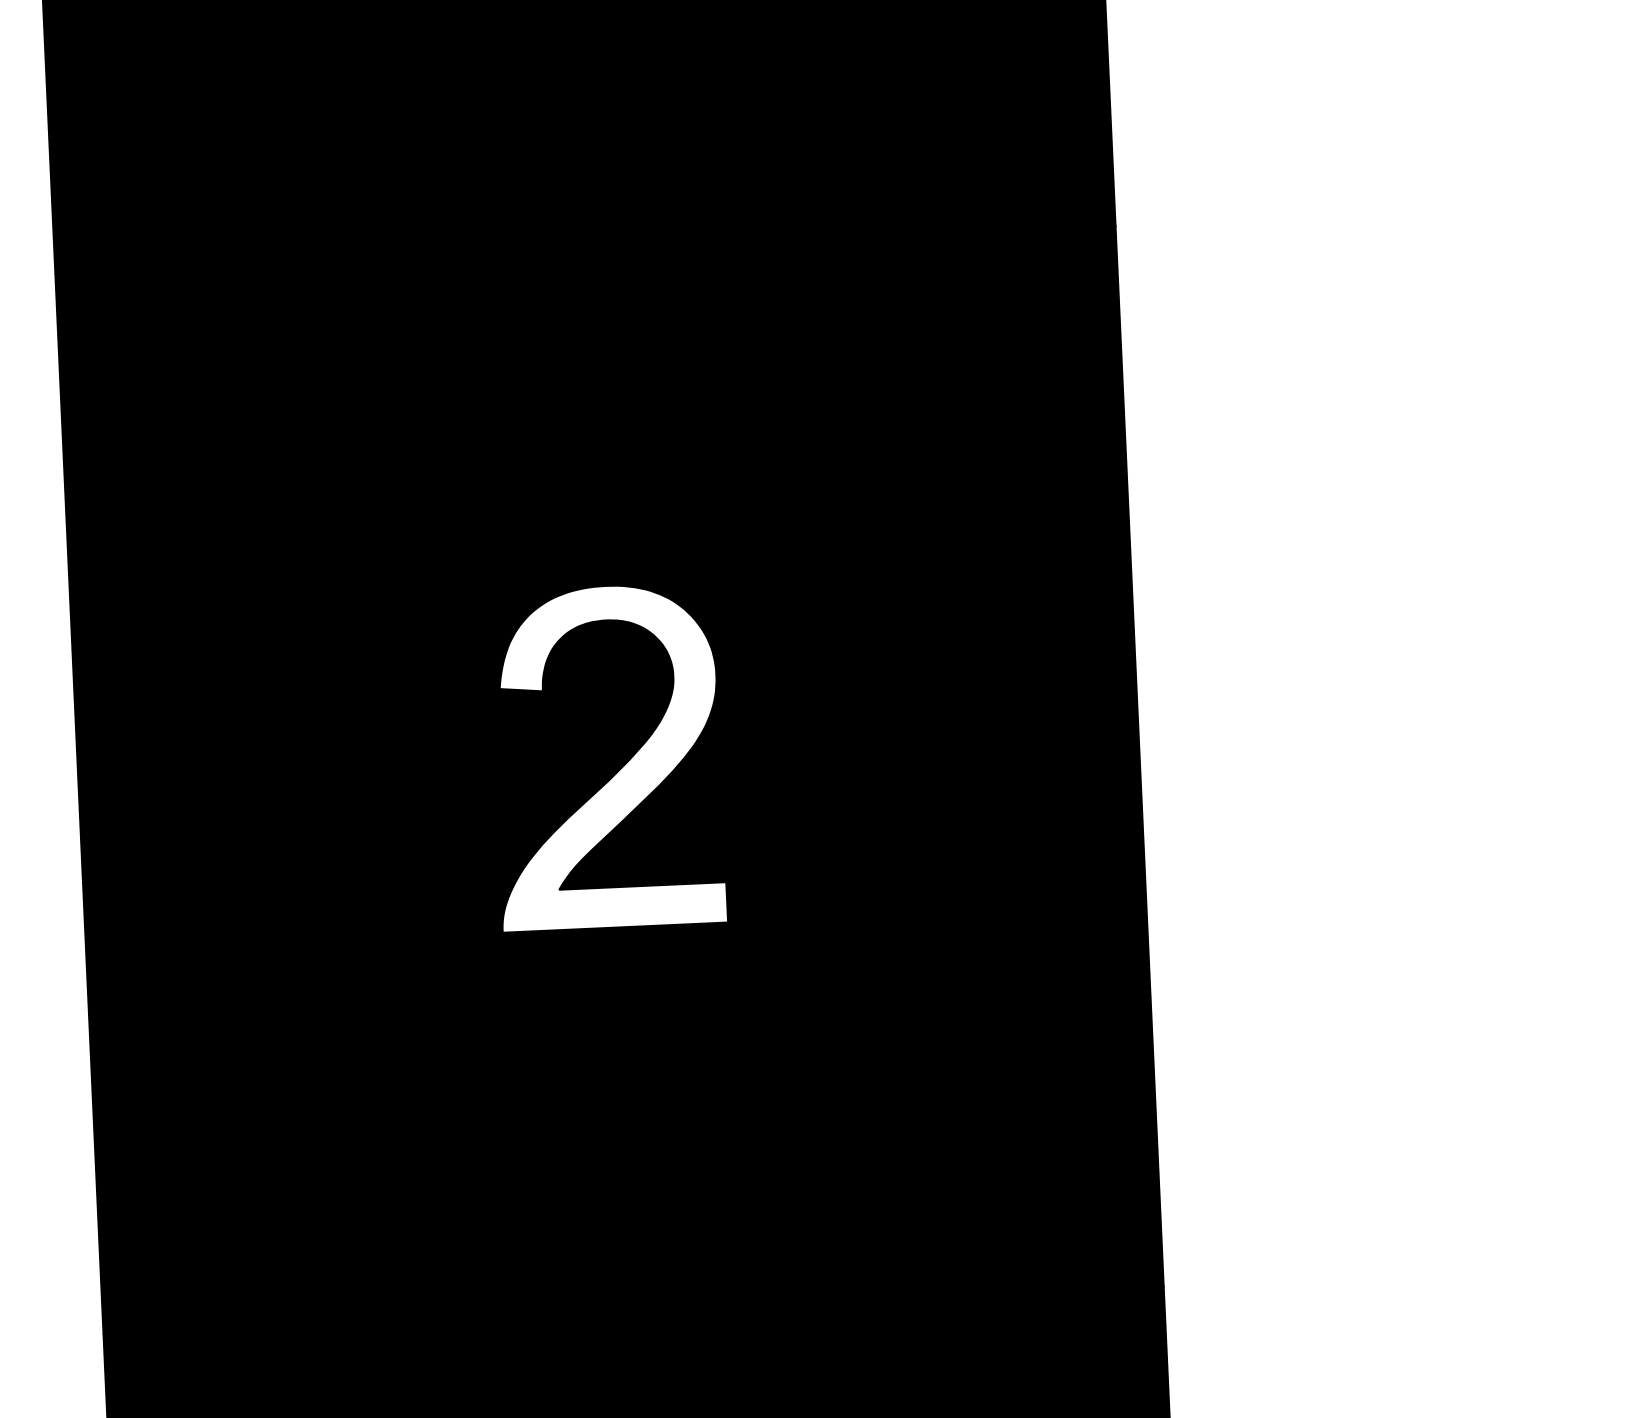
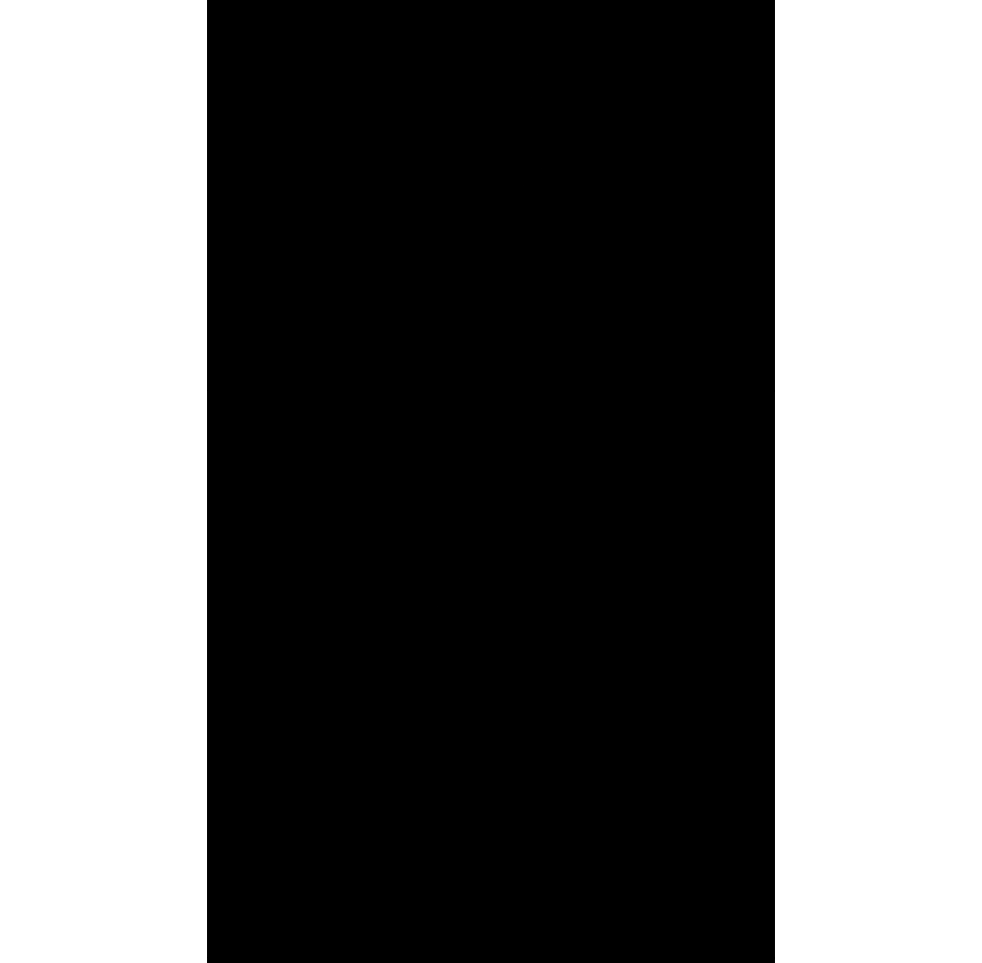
fill: (607, 756) -> (490, 661), added

